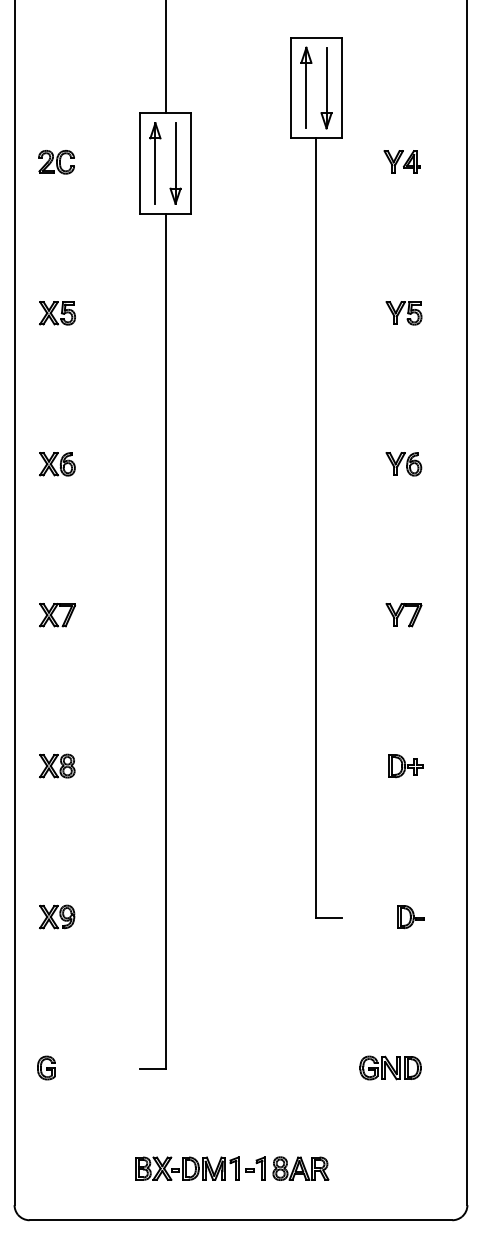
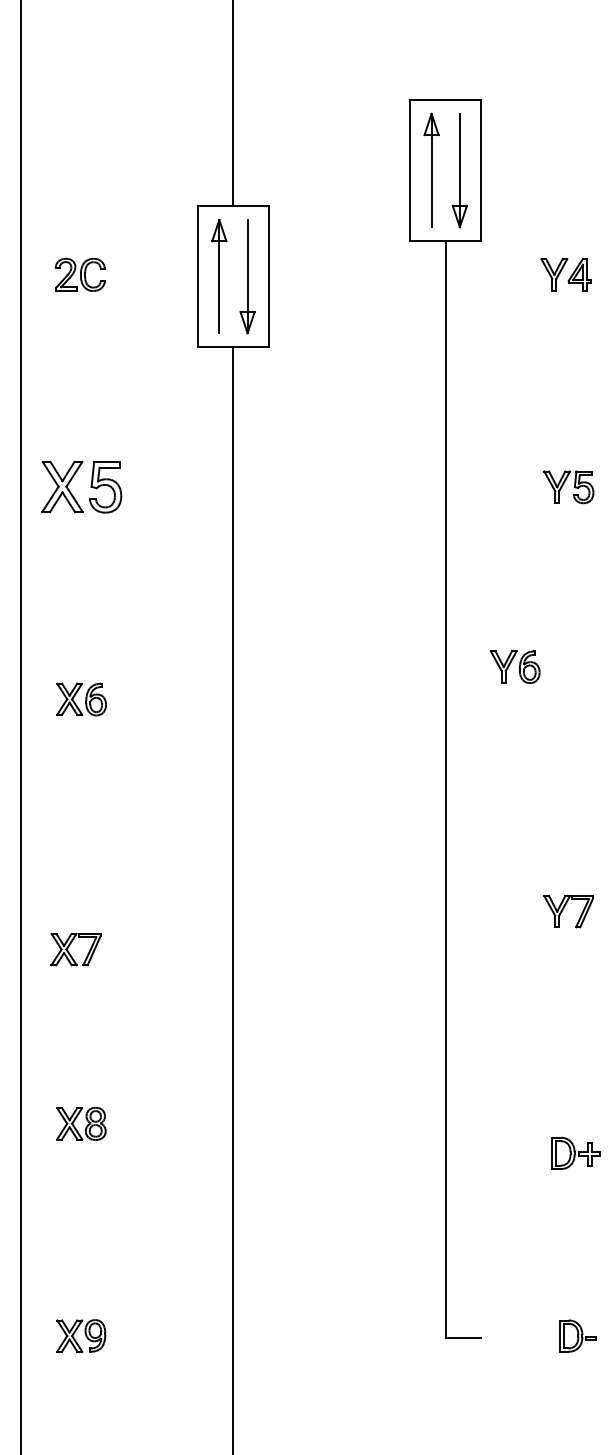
part: (57, 313) -> (81, 487), size x1.6
part: (403, 464) -> (514, 667), moved
part: (57, 615) -> (75, 950), moved
part: (405, 766) -> (575, 1153), moved

